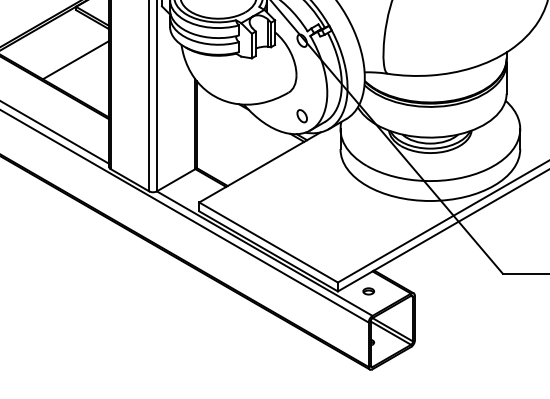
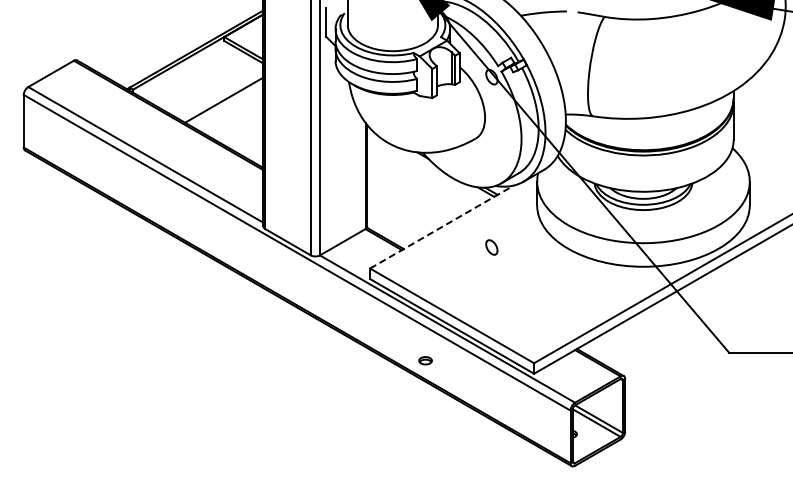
part: (301, 116) -> (491, 247), moved
line: (259, 167) -> (441, 227), solid -> dashed
part: (368, 291) -> (425, 360), moved

